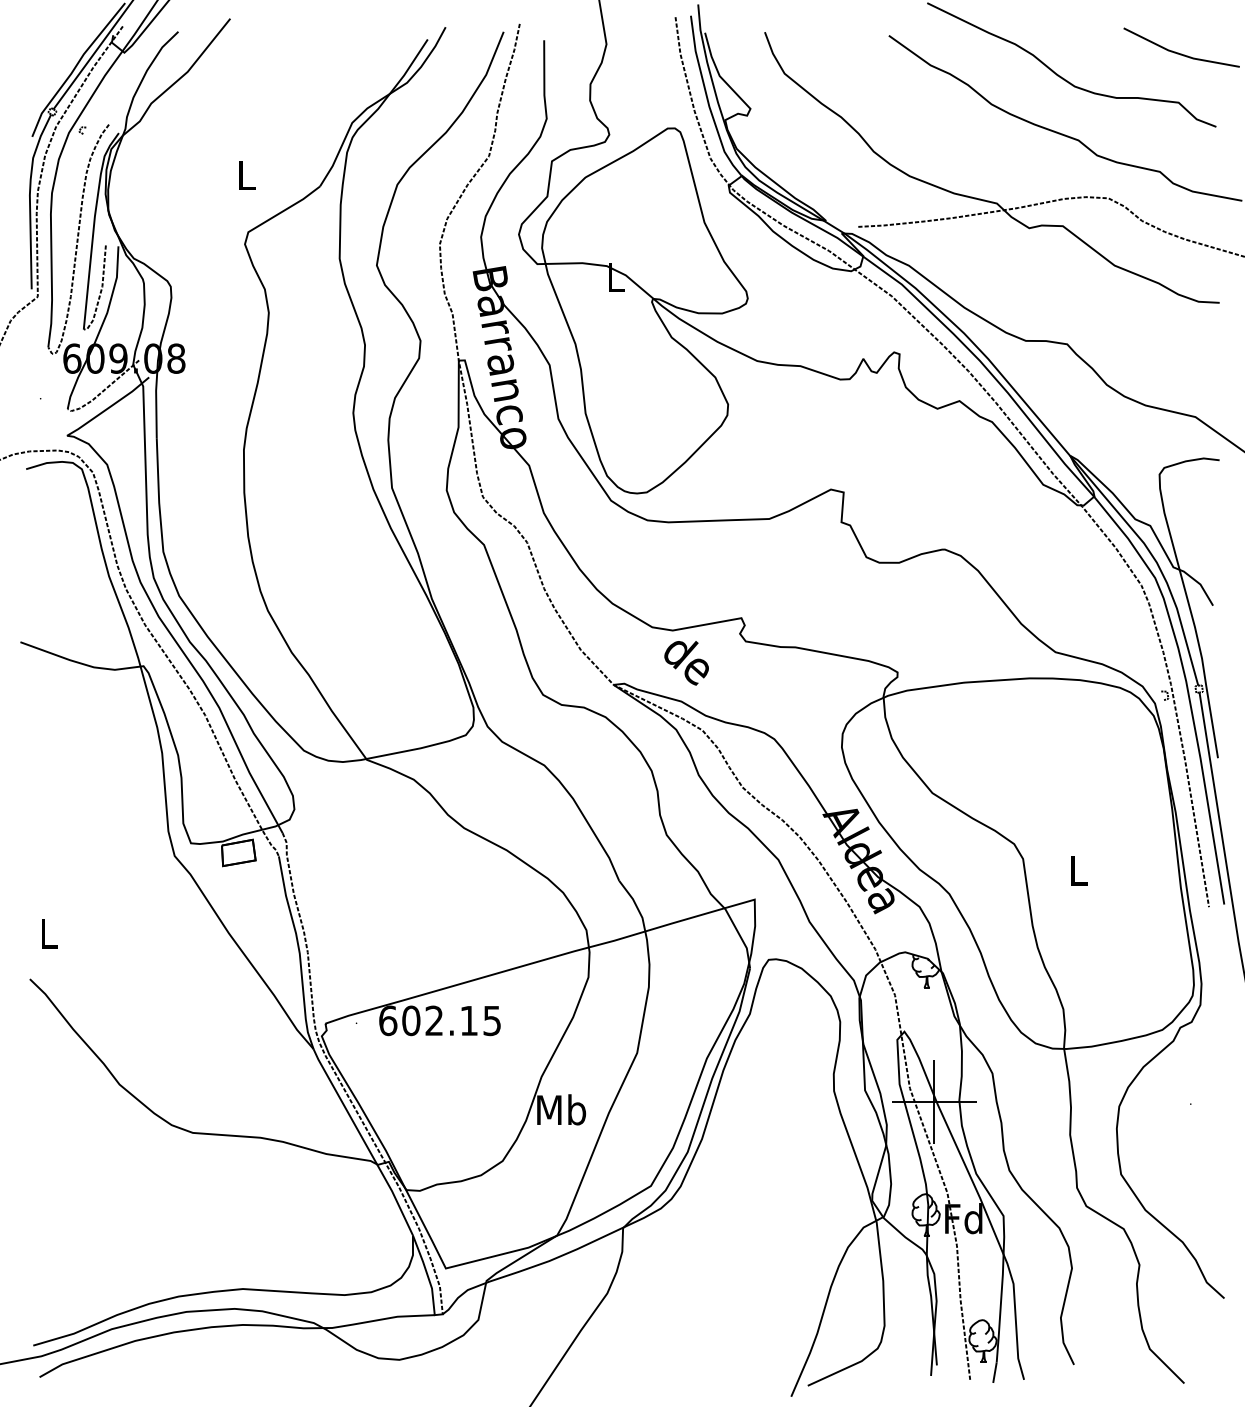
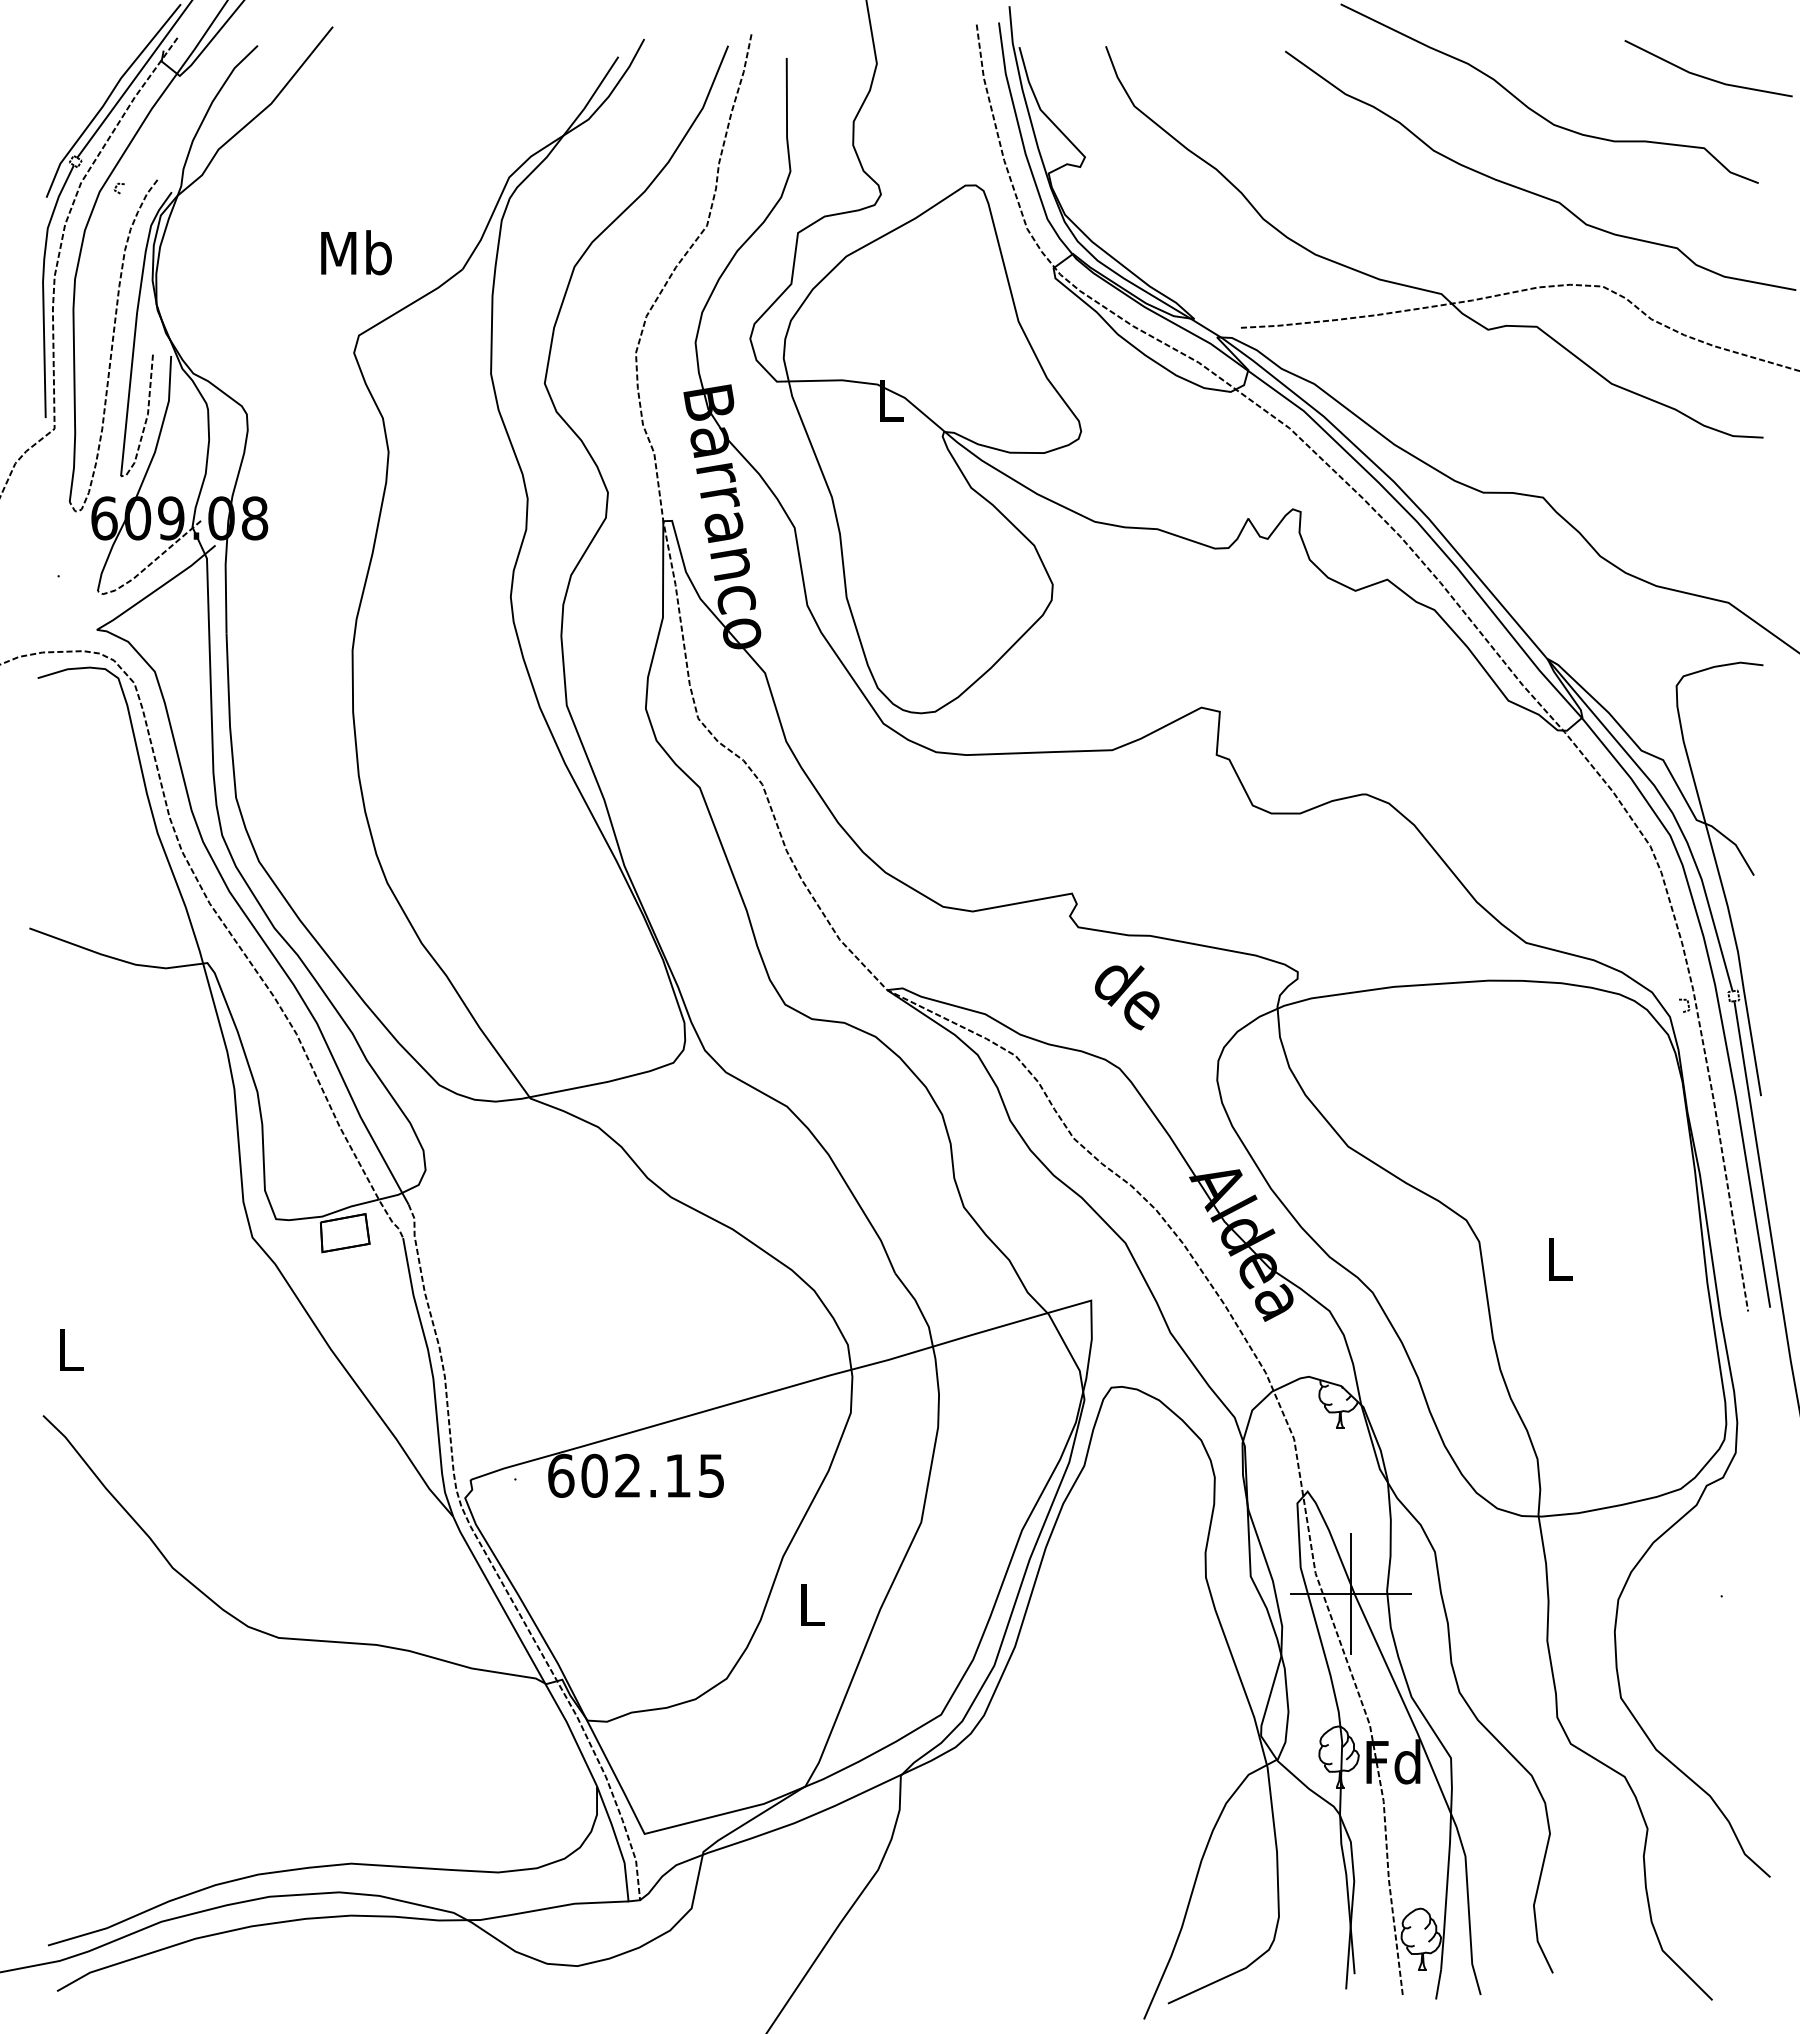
text: (246, 174) -> (356, 252), L -> Mb
text: (686, 663) -> (1127, 998), moved
text: (561, 1109) -> (811, 1604), Mb -> L

